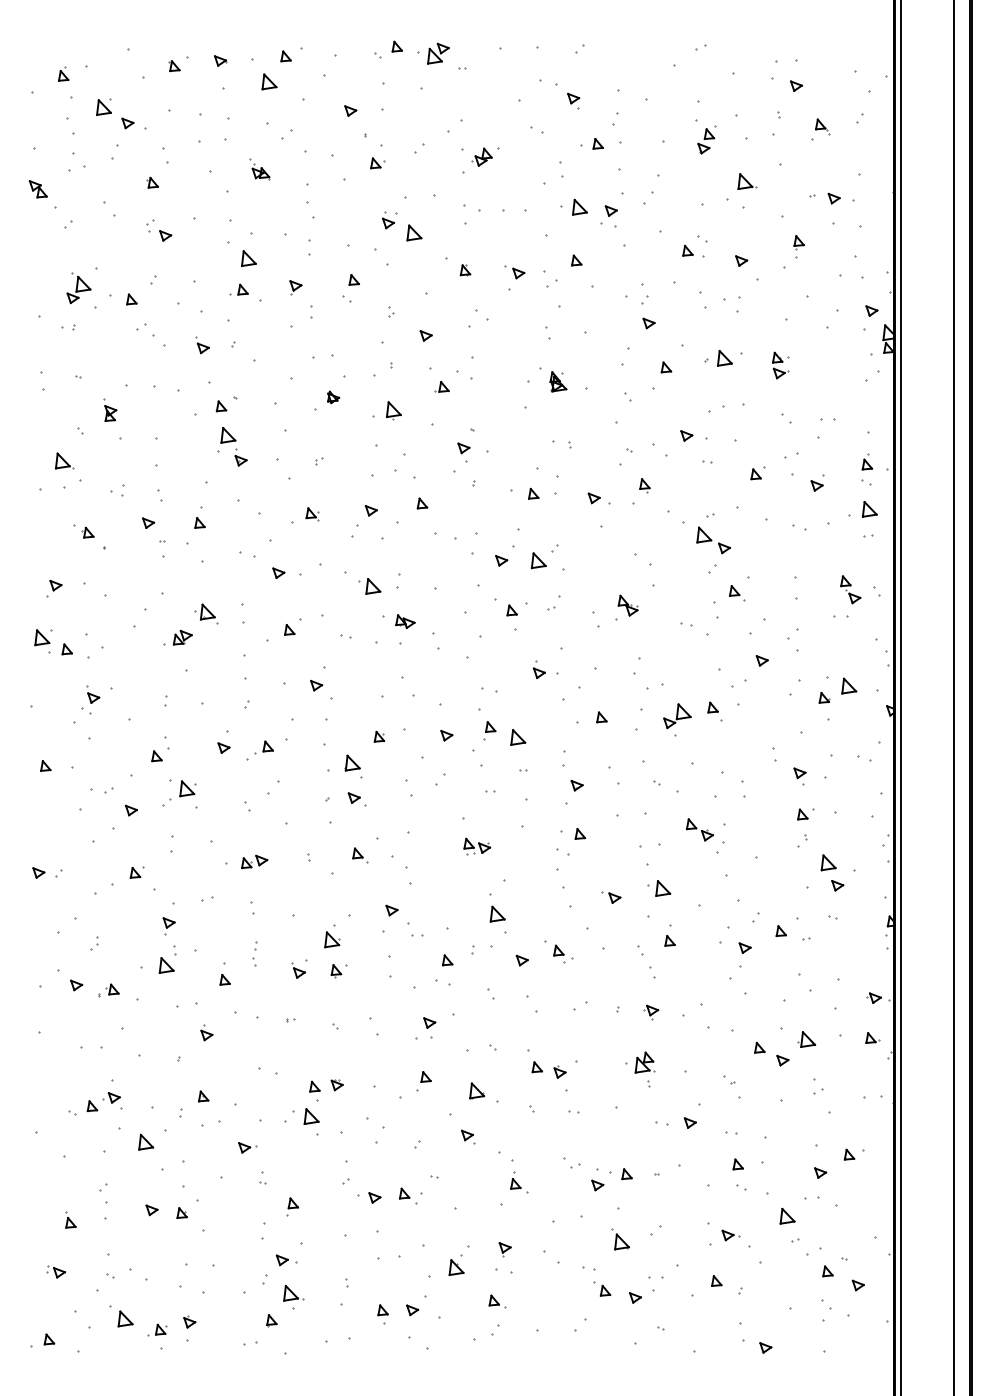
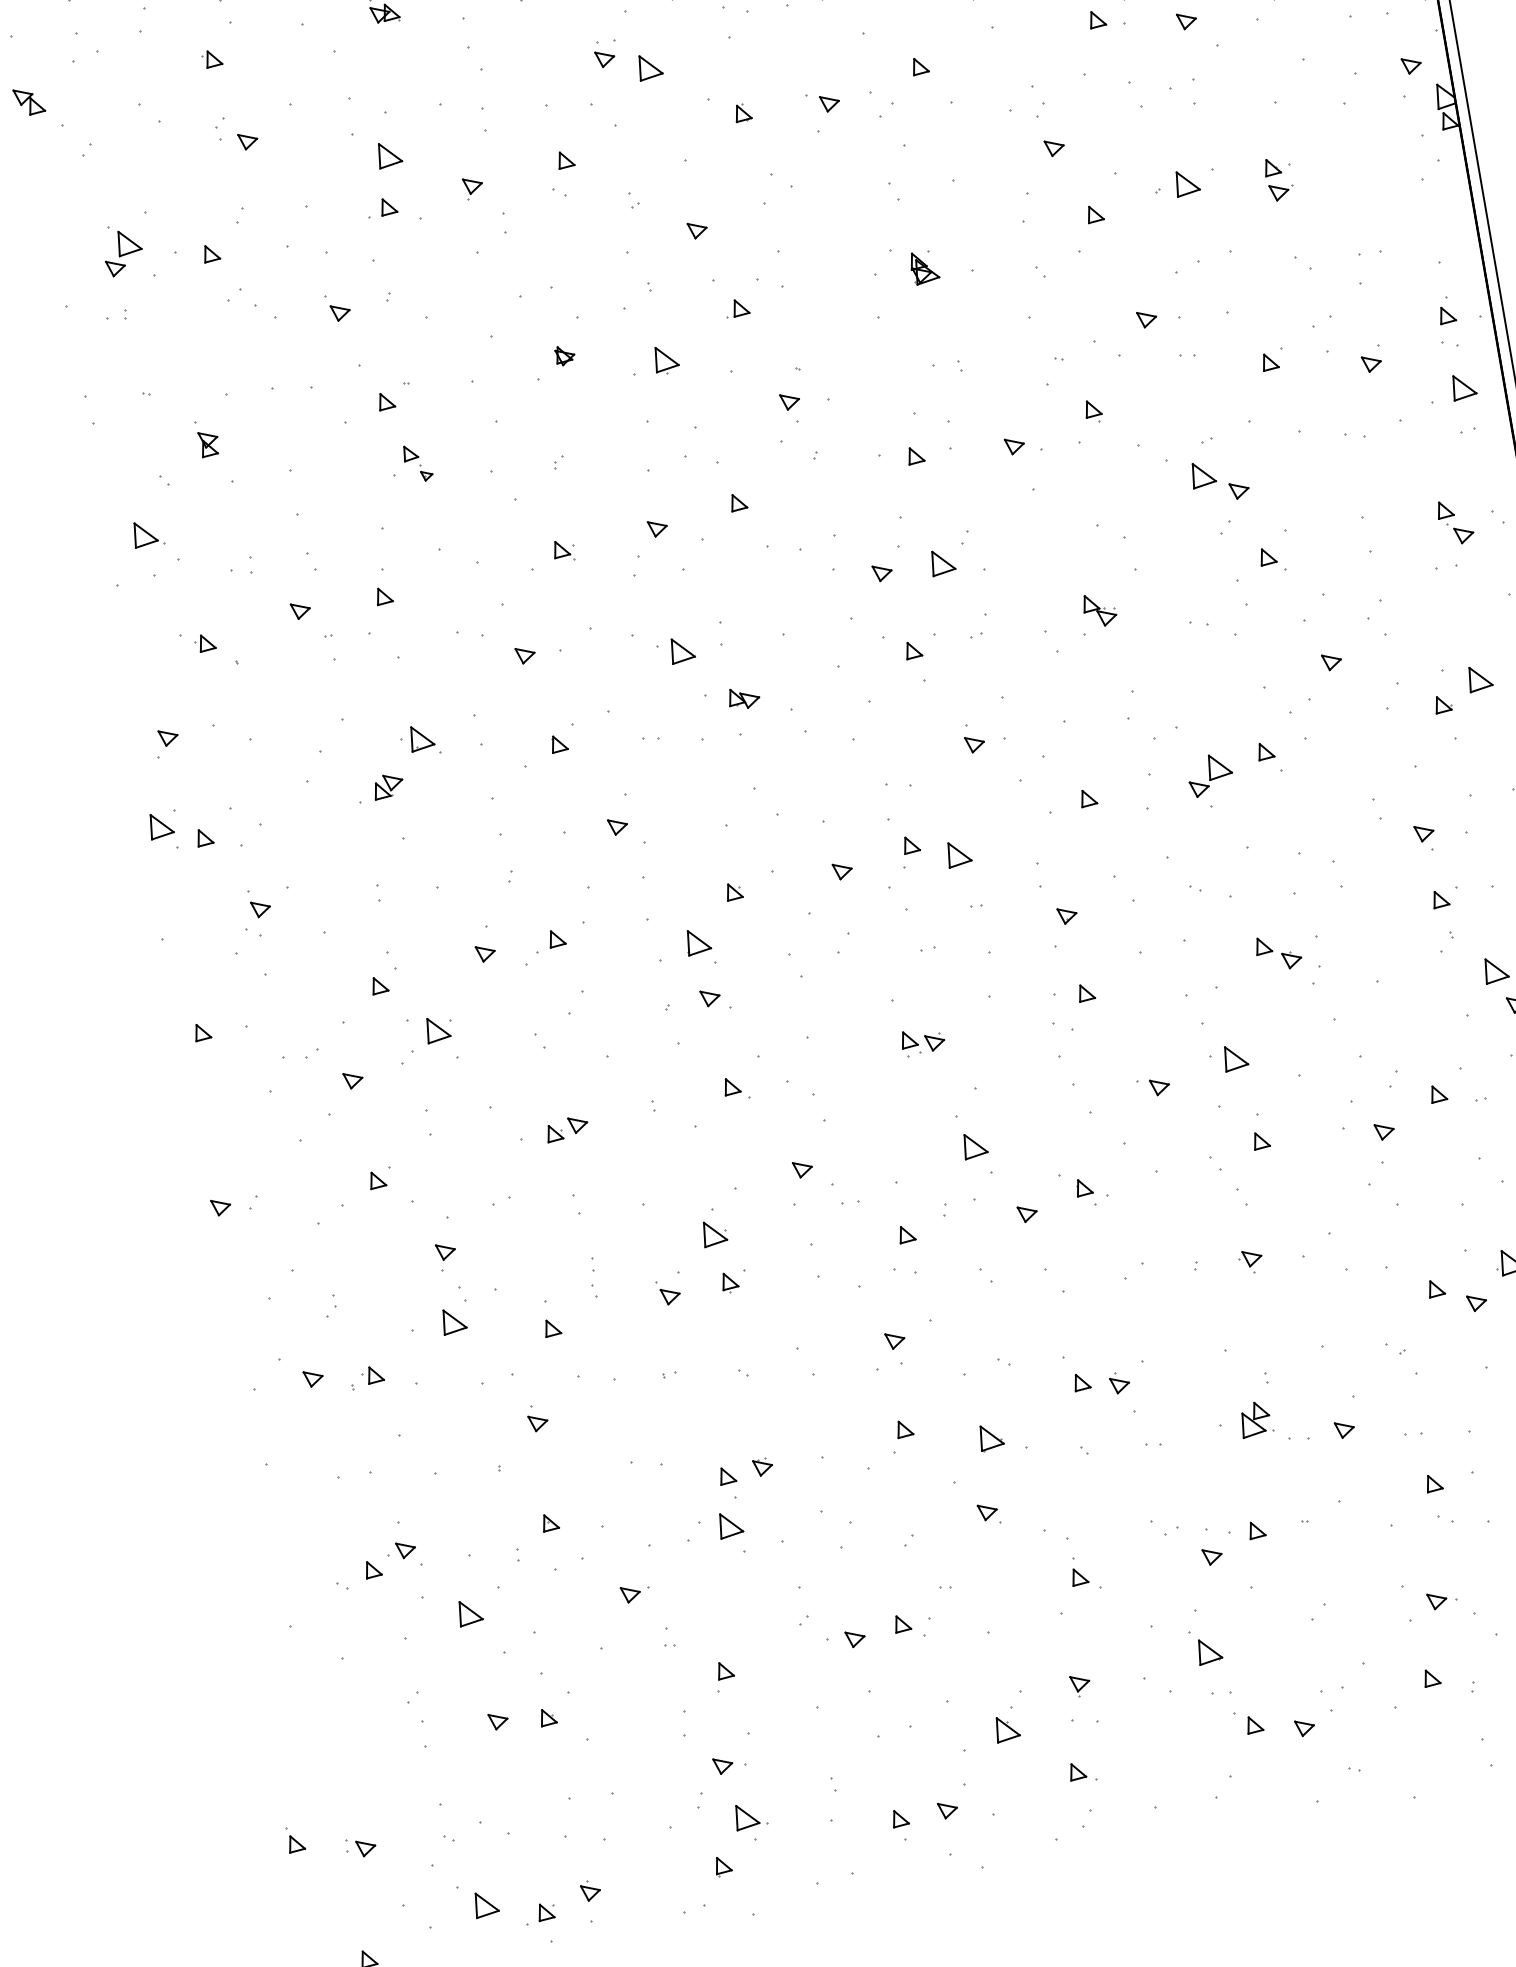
part: (233, 446) -> (416, 462), size x0.6
part: (644, 1062) -> (1255, 1419), moved
part: (70, 1219) -> (294, 1838), moved
part: (620, 1239) -> (1206, 1647), moved

